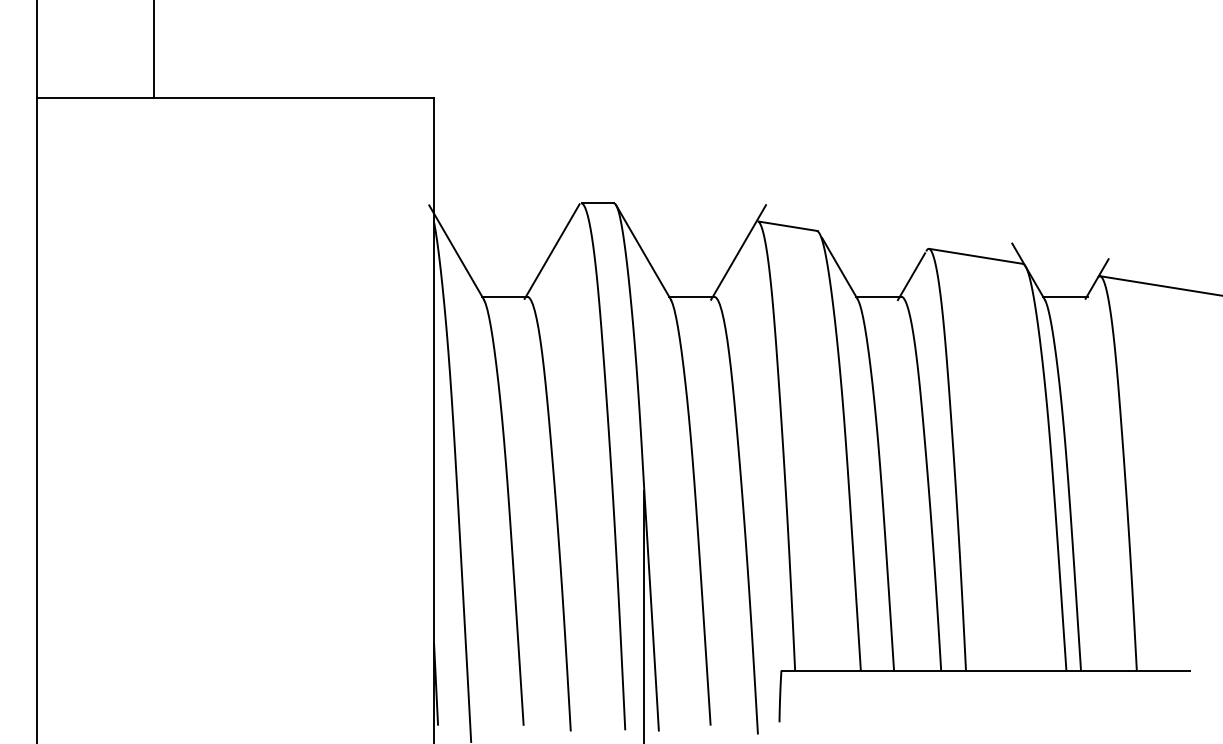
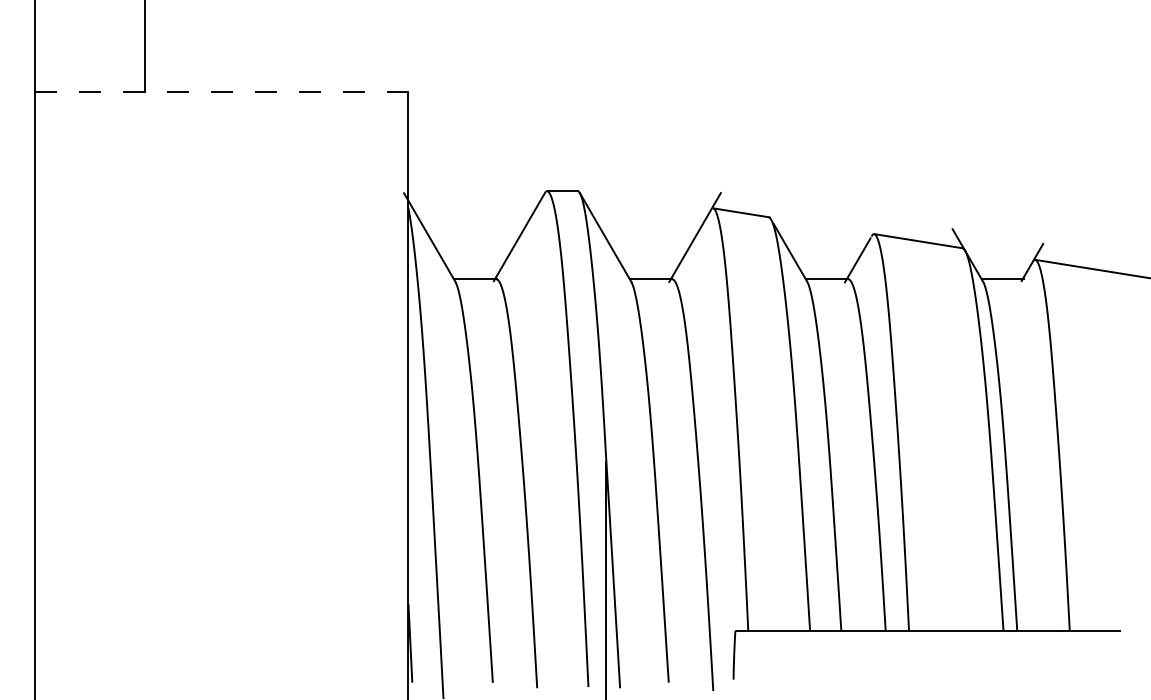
line: (235, 98) -> (221, 92), solid -> dashed

